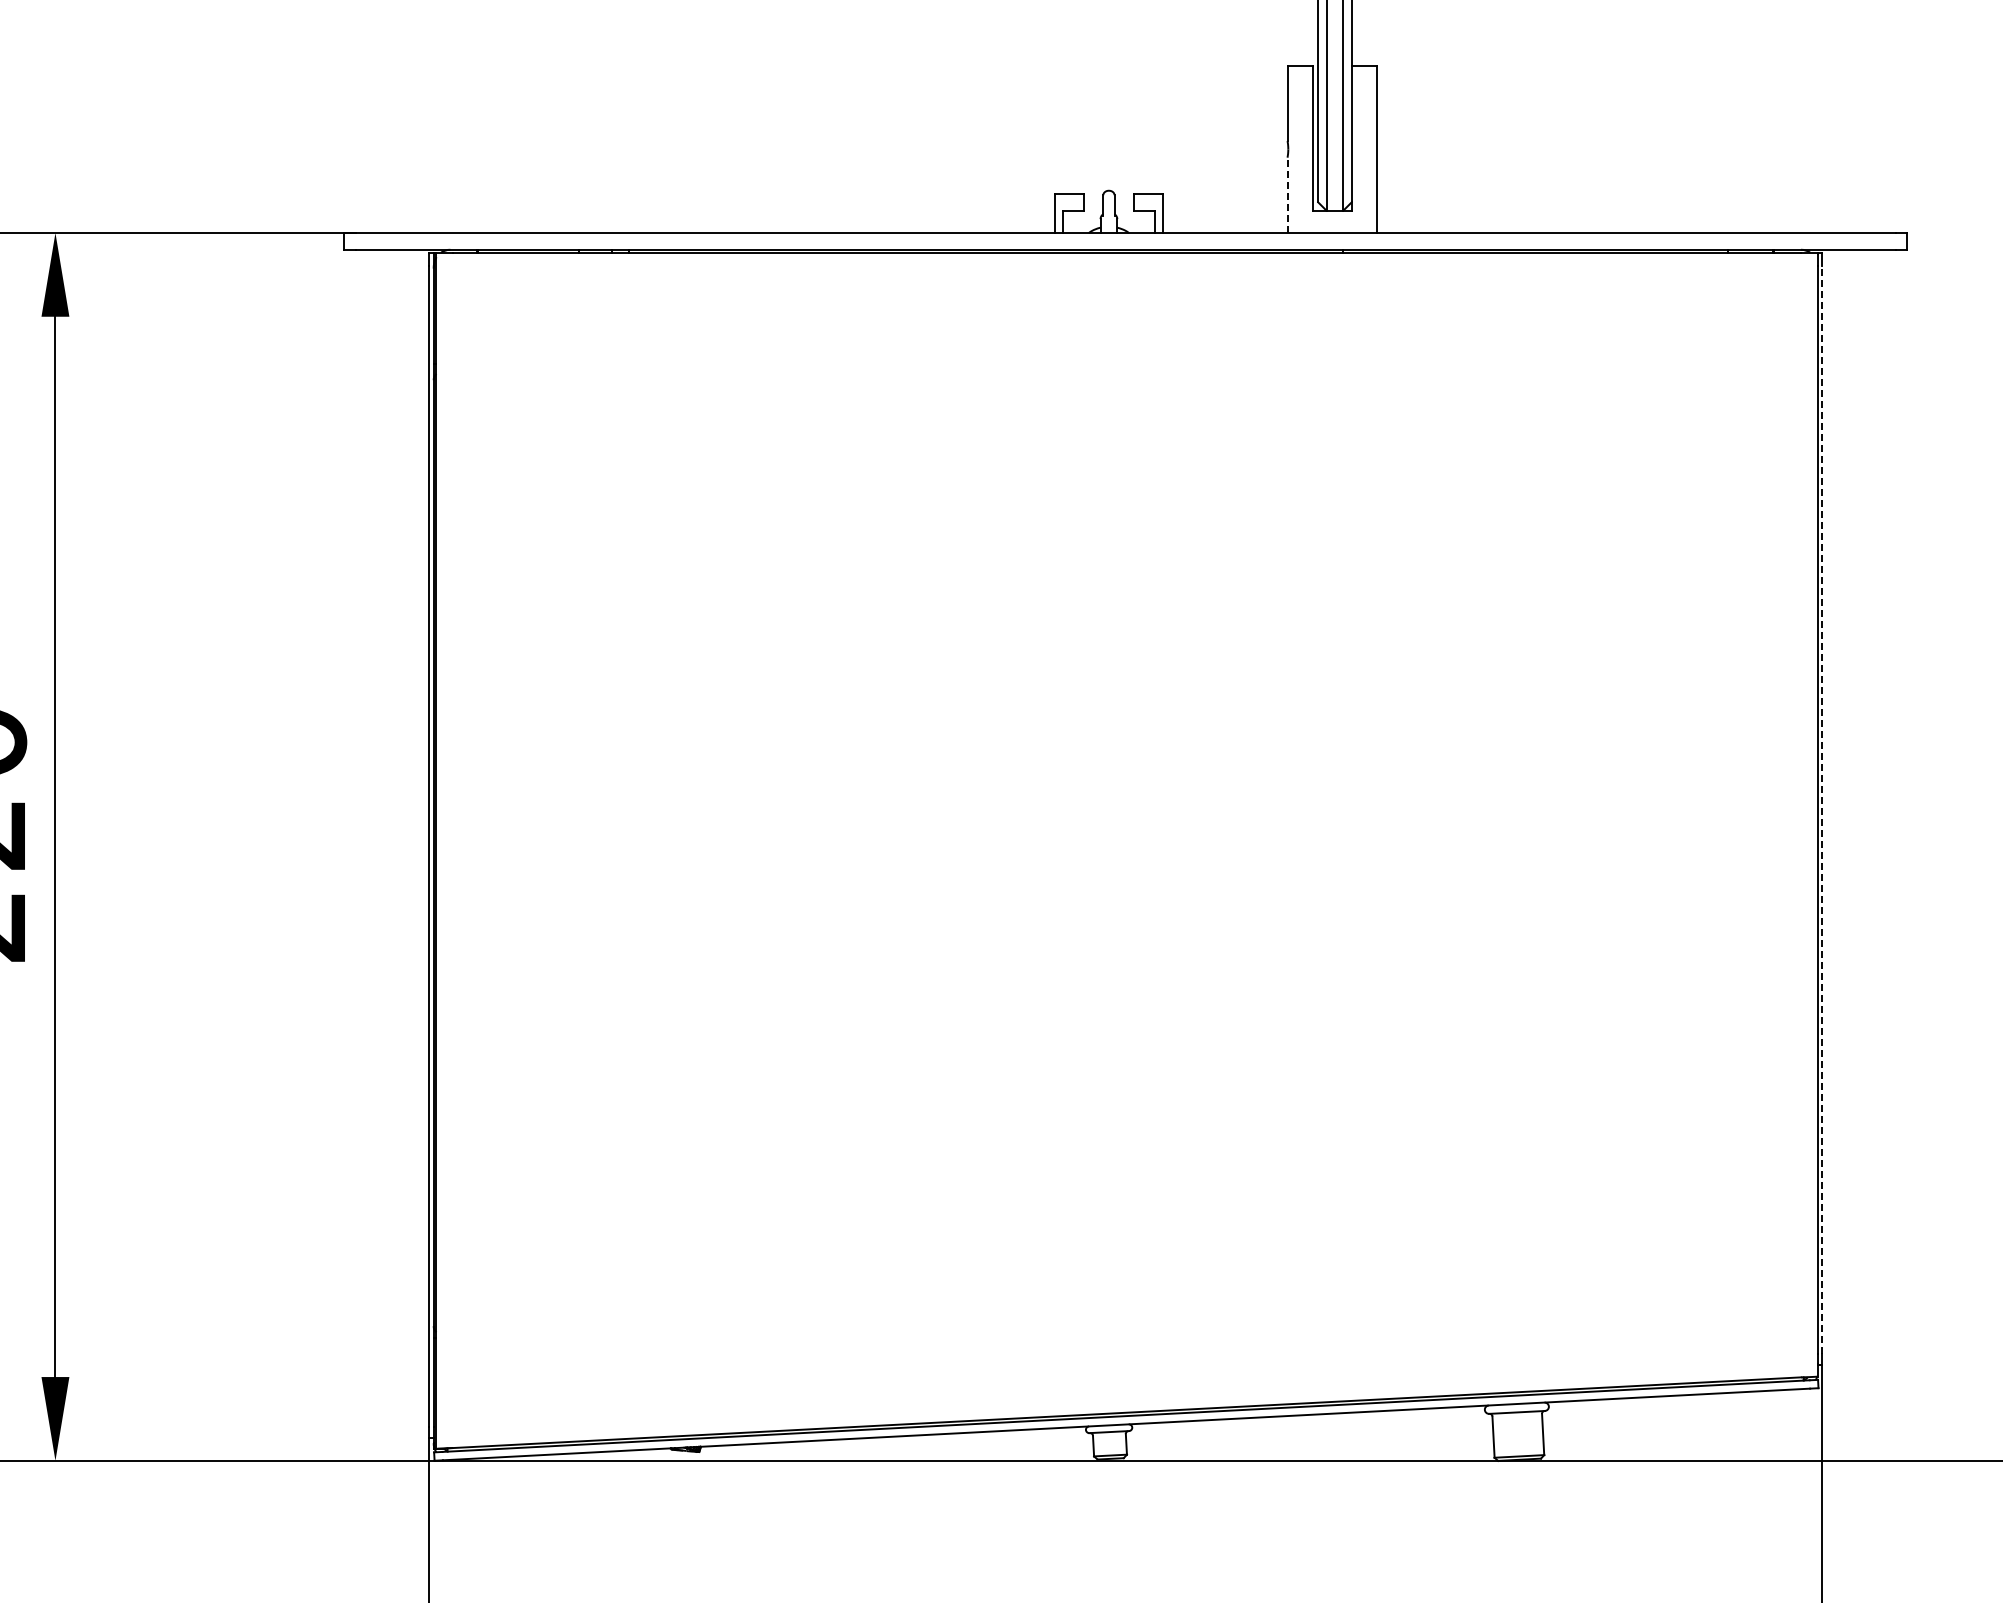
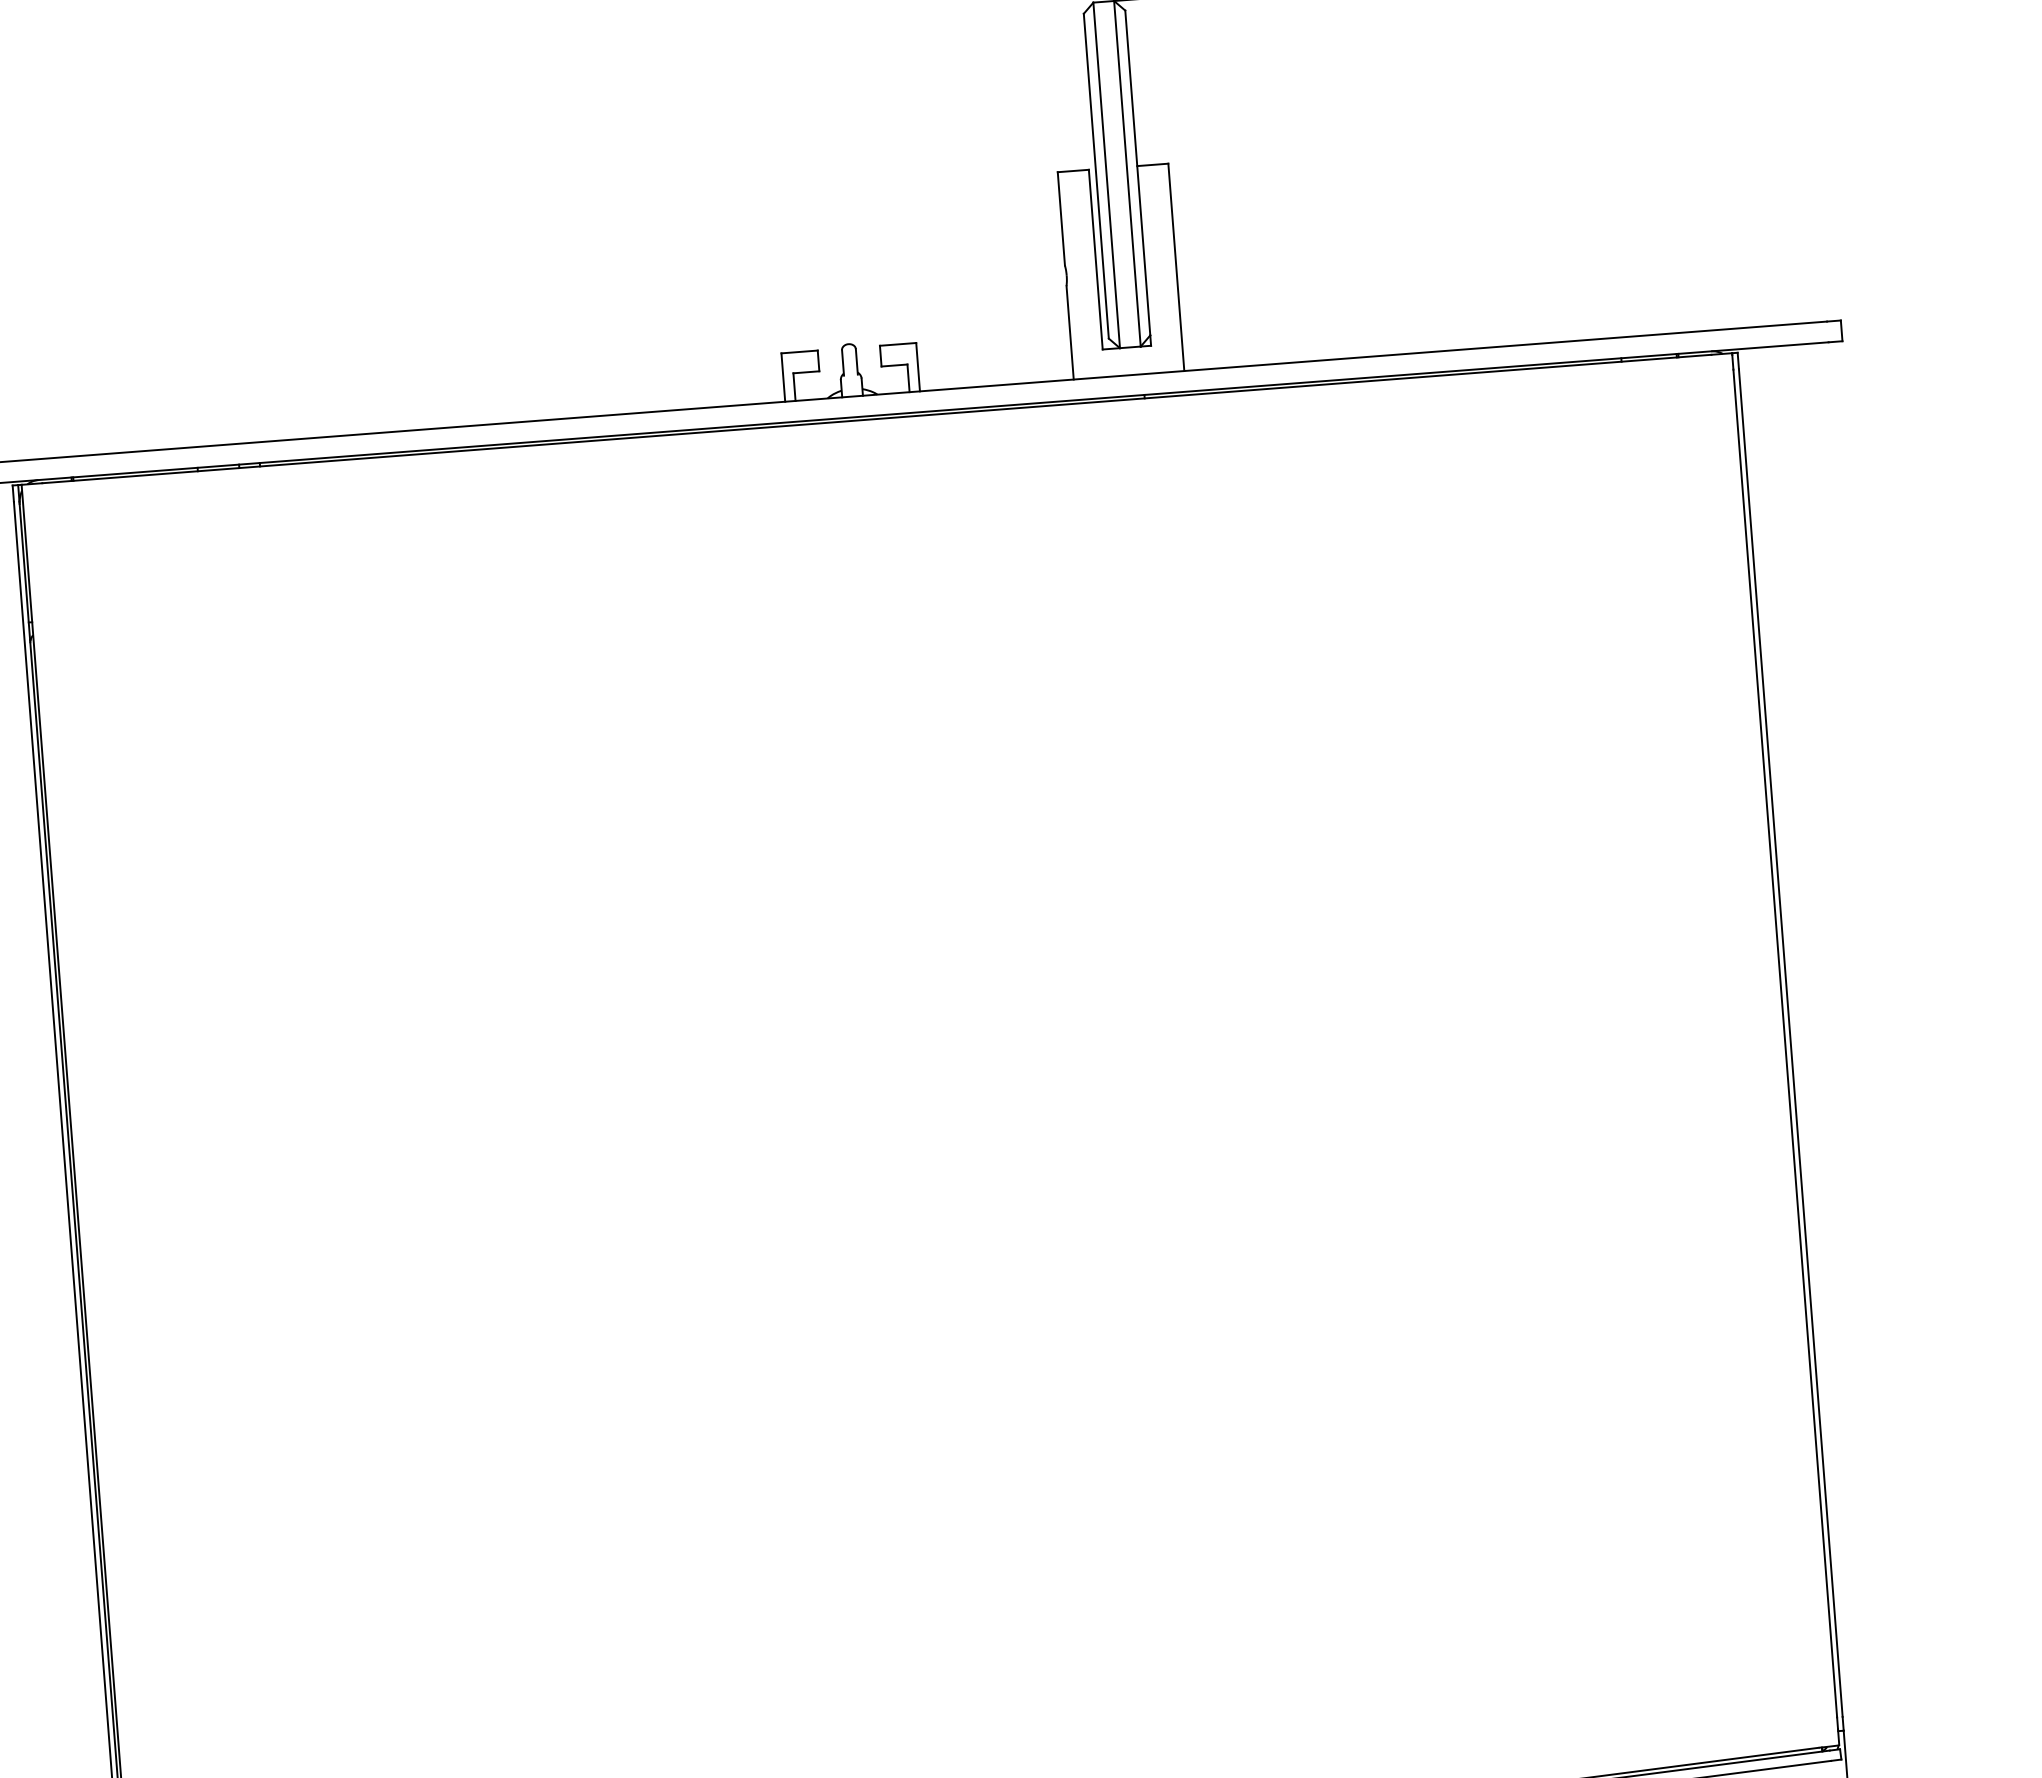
line: (1287, 195) -> (1070, 333), dashed -> solid
line: (1822, 809) -> (1791, 1042), dashed -> solid

